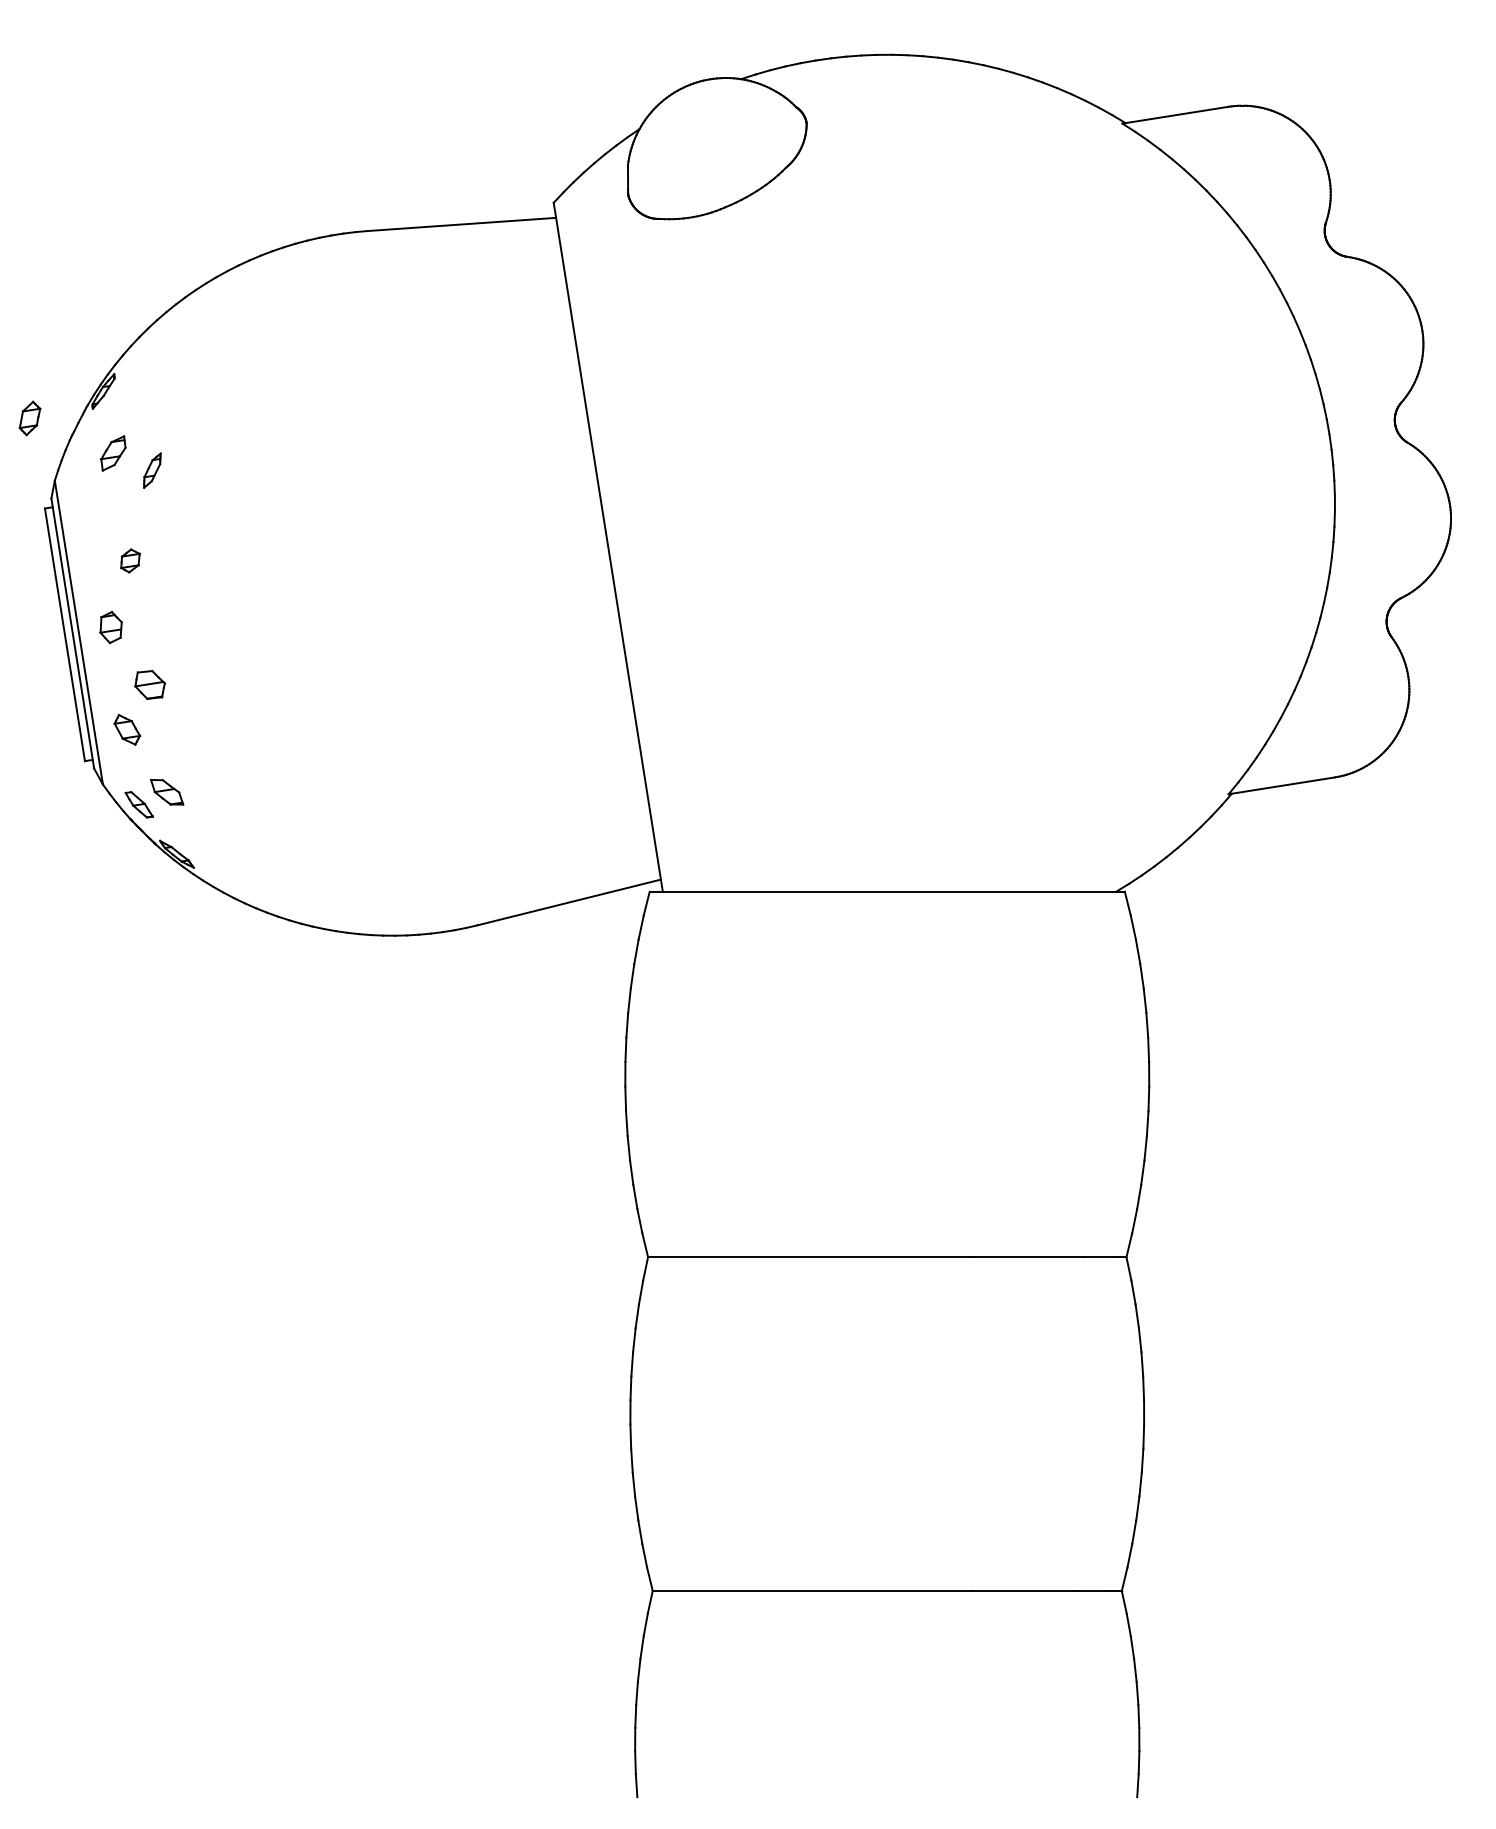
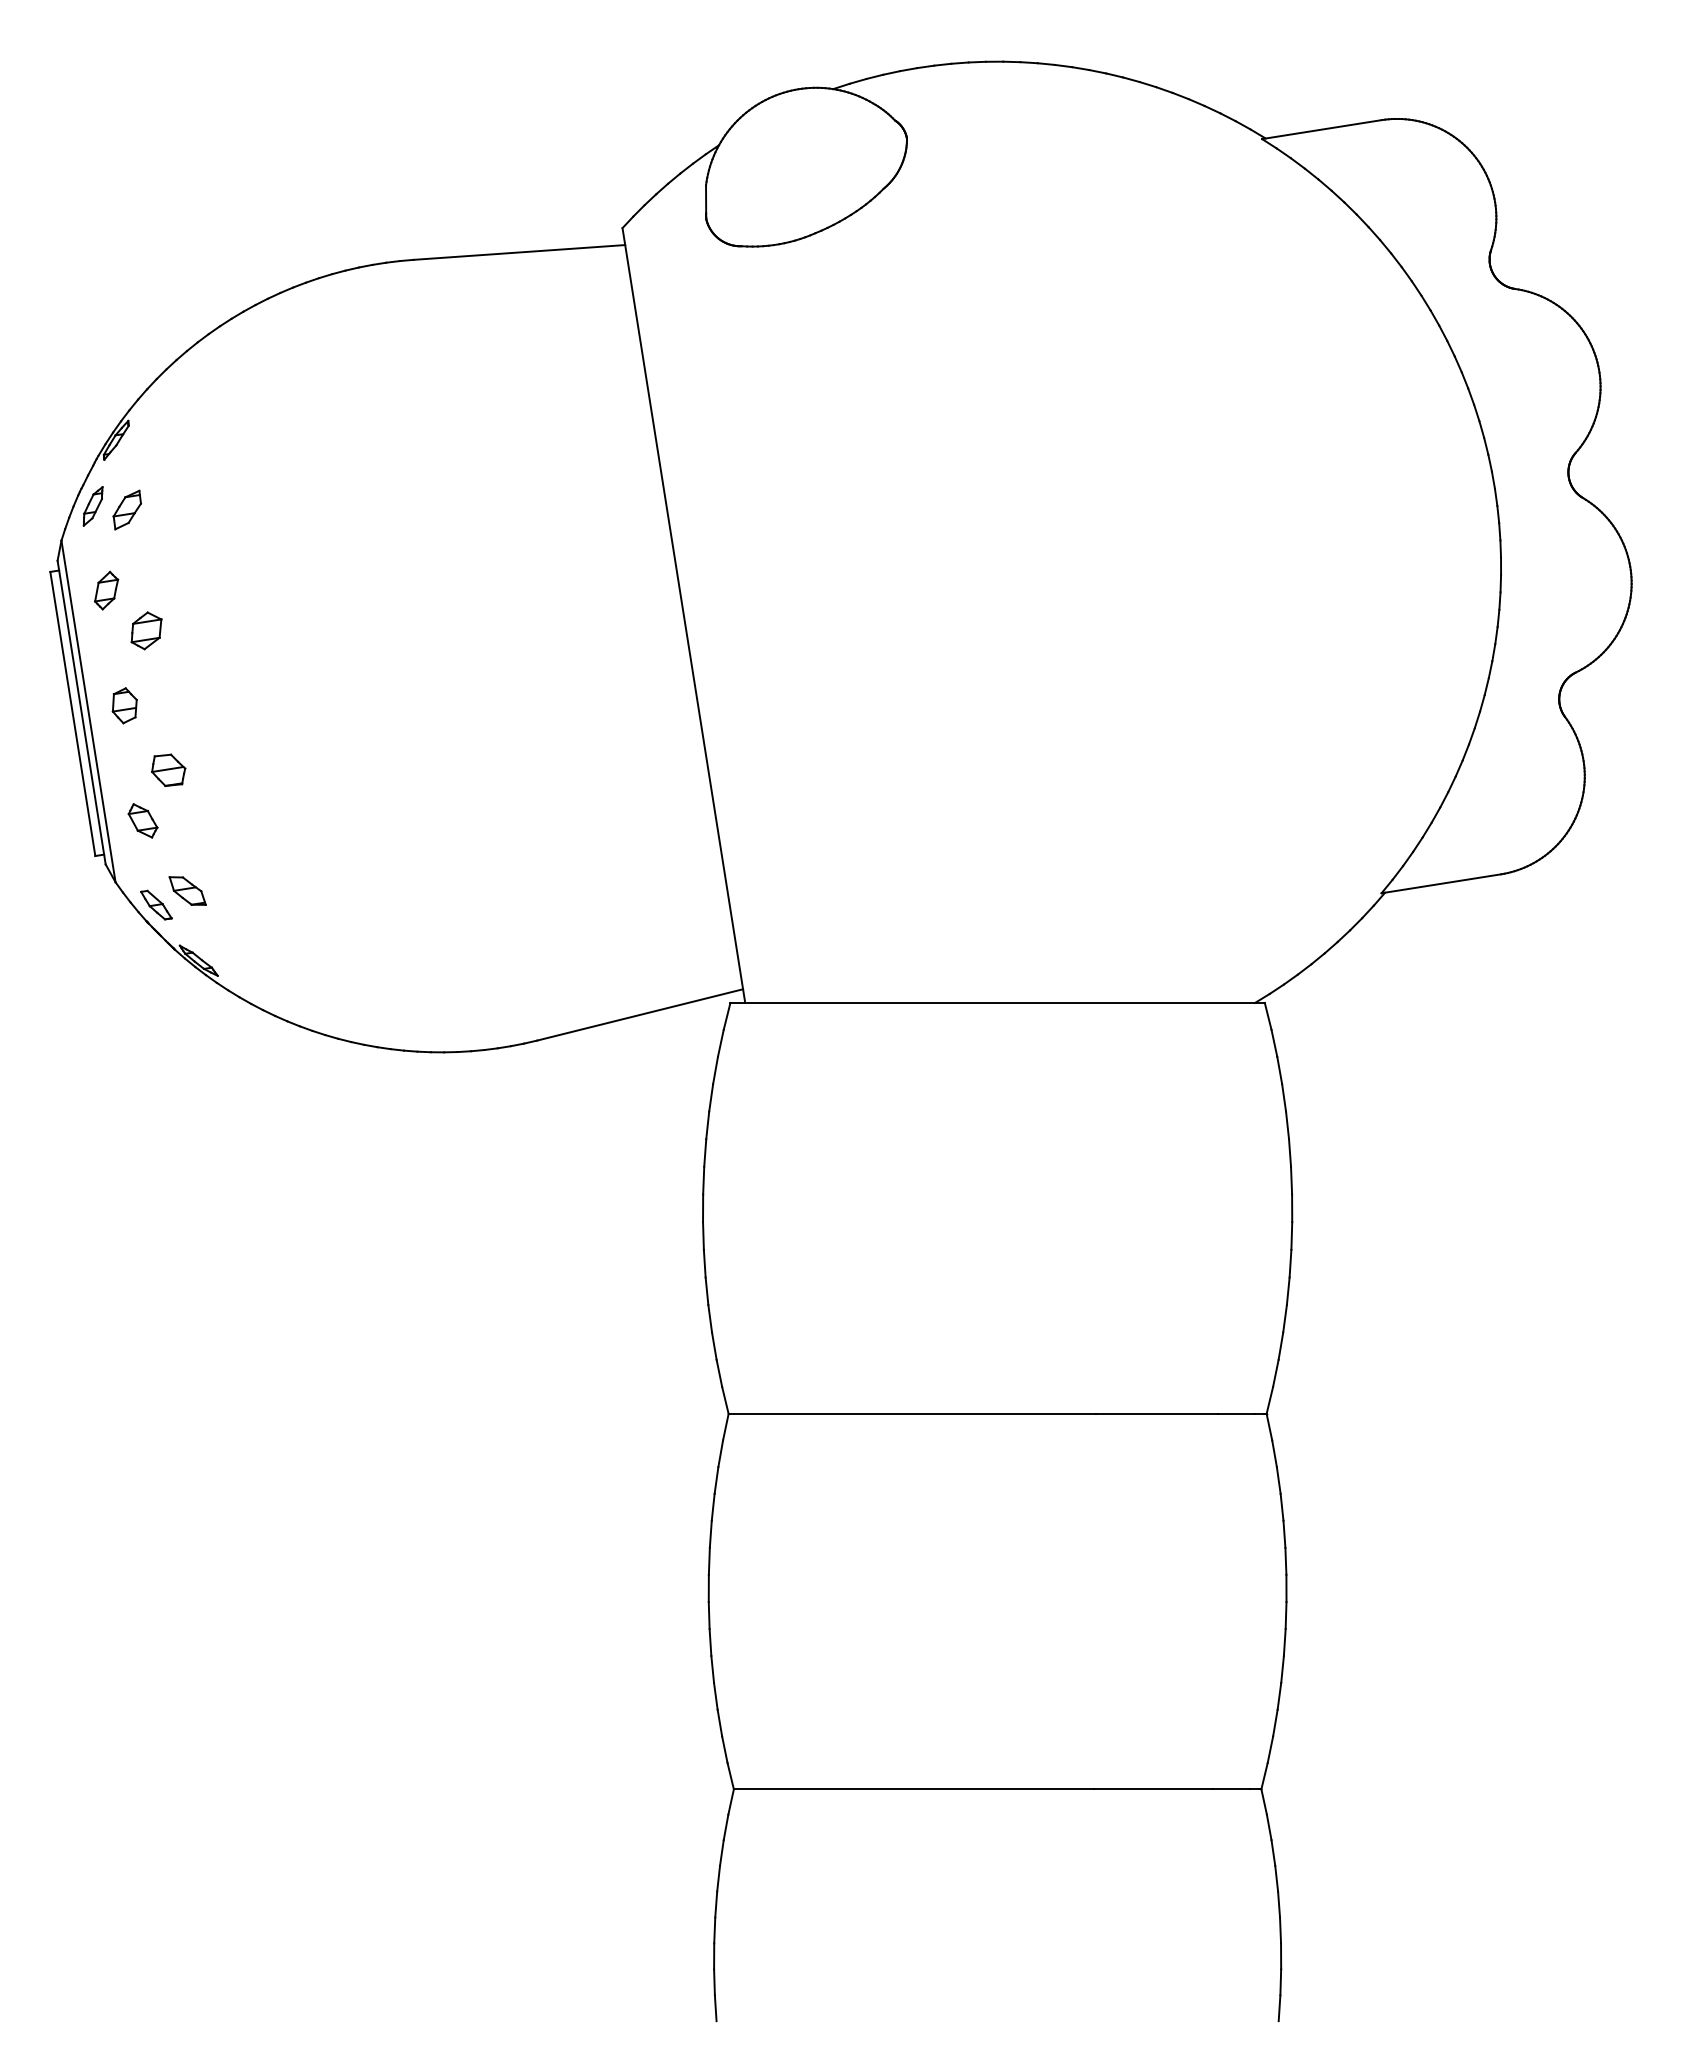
part: (29, 418) -> (106, 590), moved
part: (151, 470) -> (92, 506), moved
part: (130, 560) -> (146, 630), size x1.43

